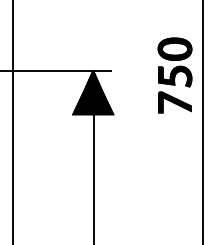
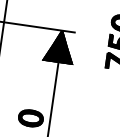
part: (67, 195) -> (30, 118), added

